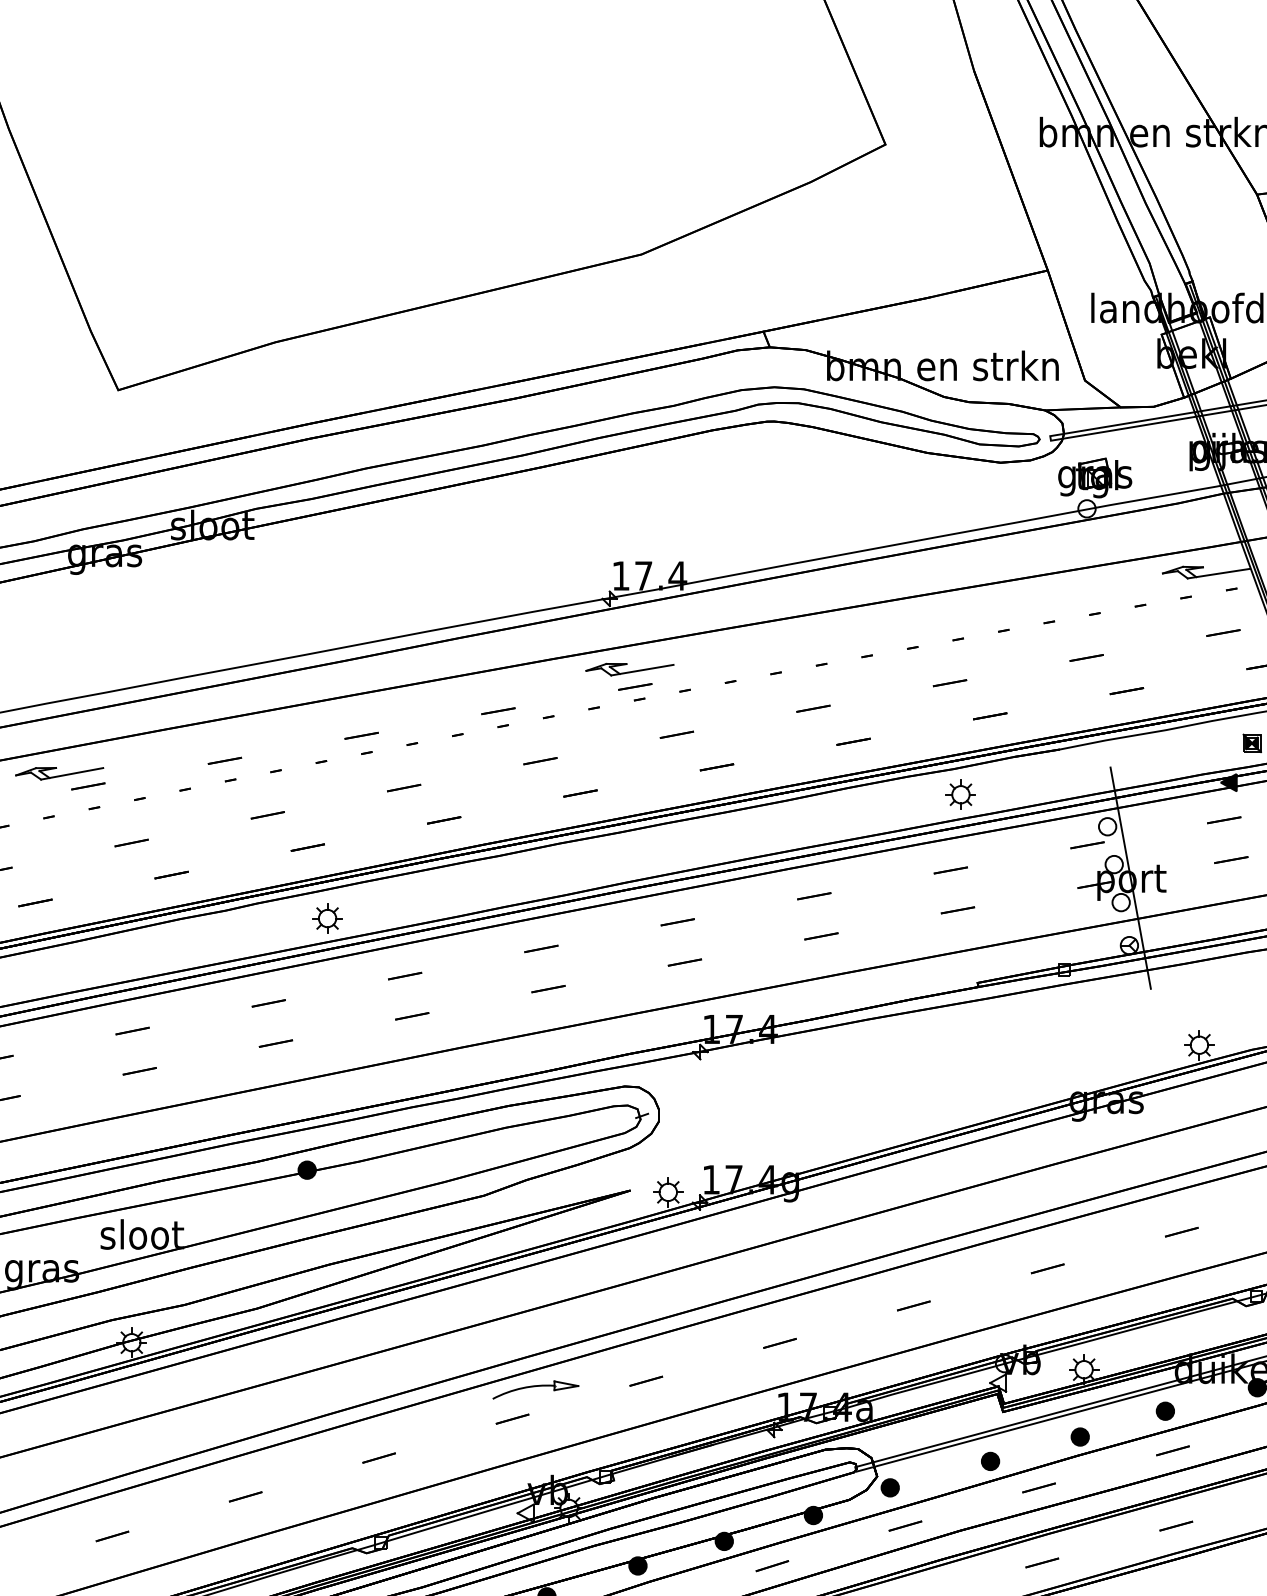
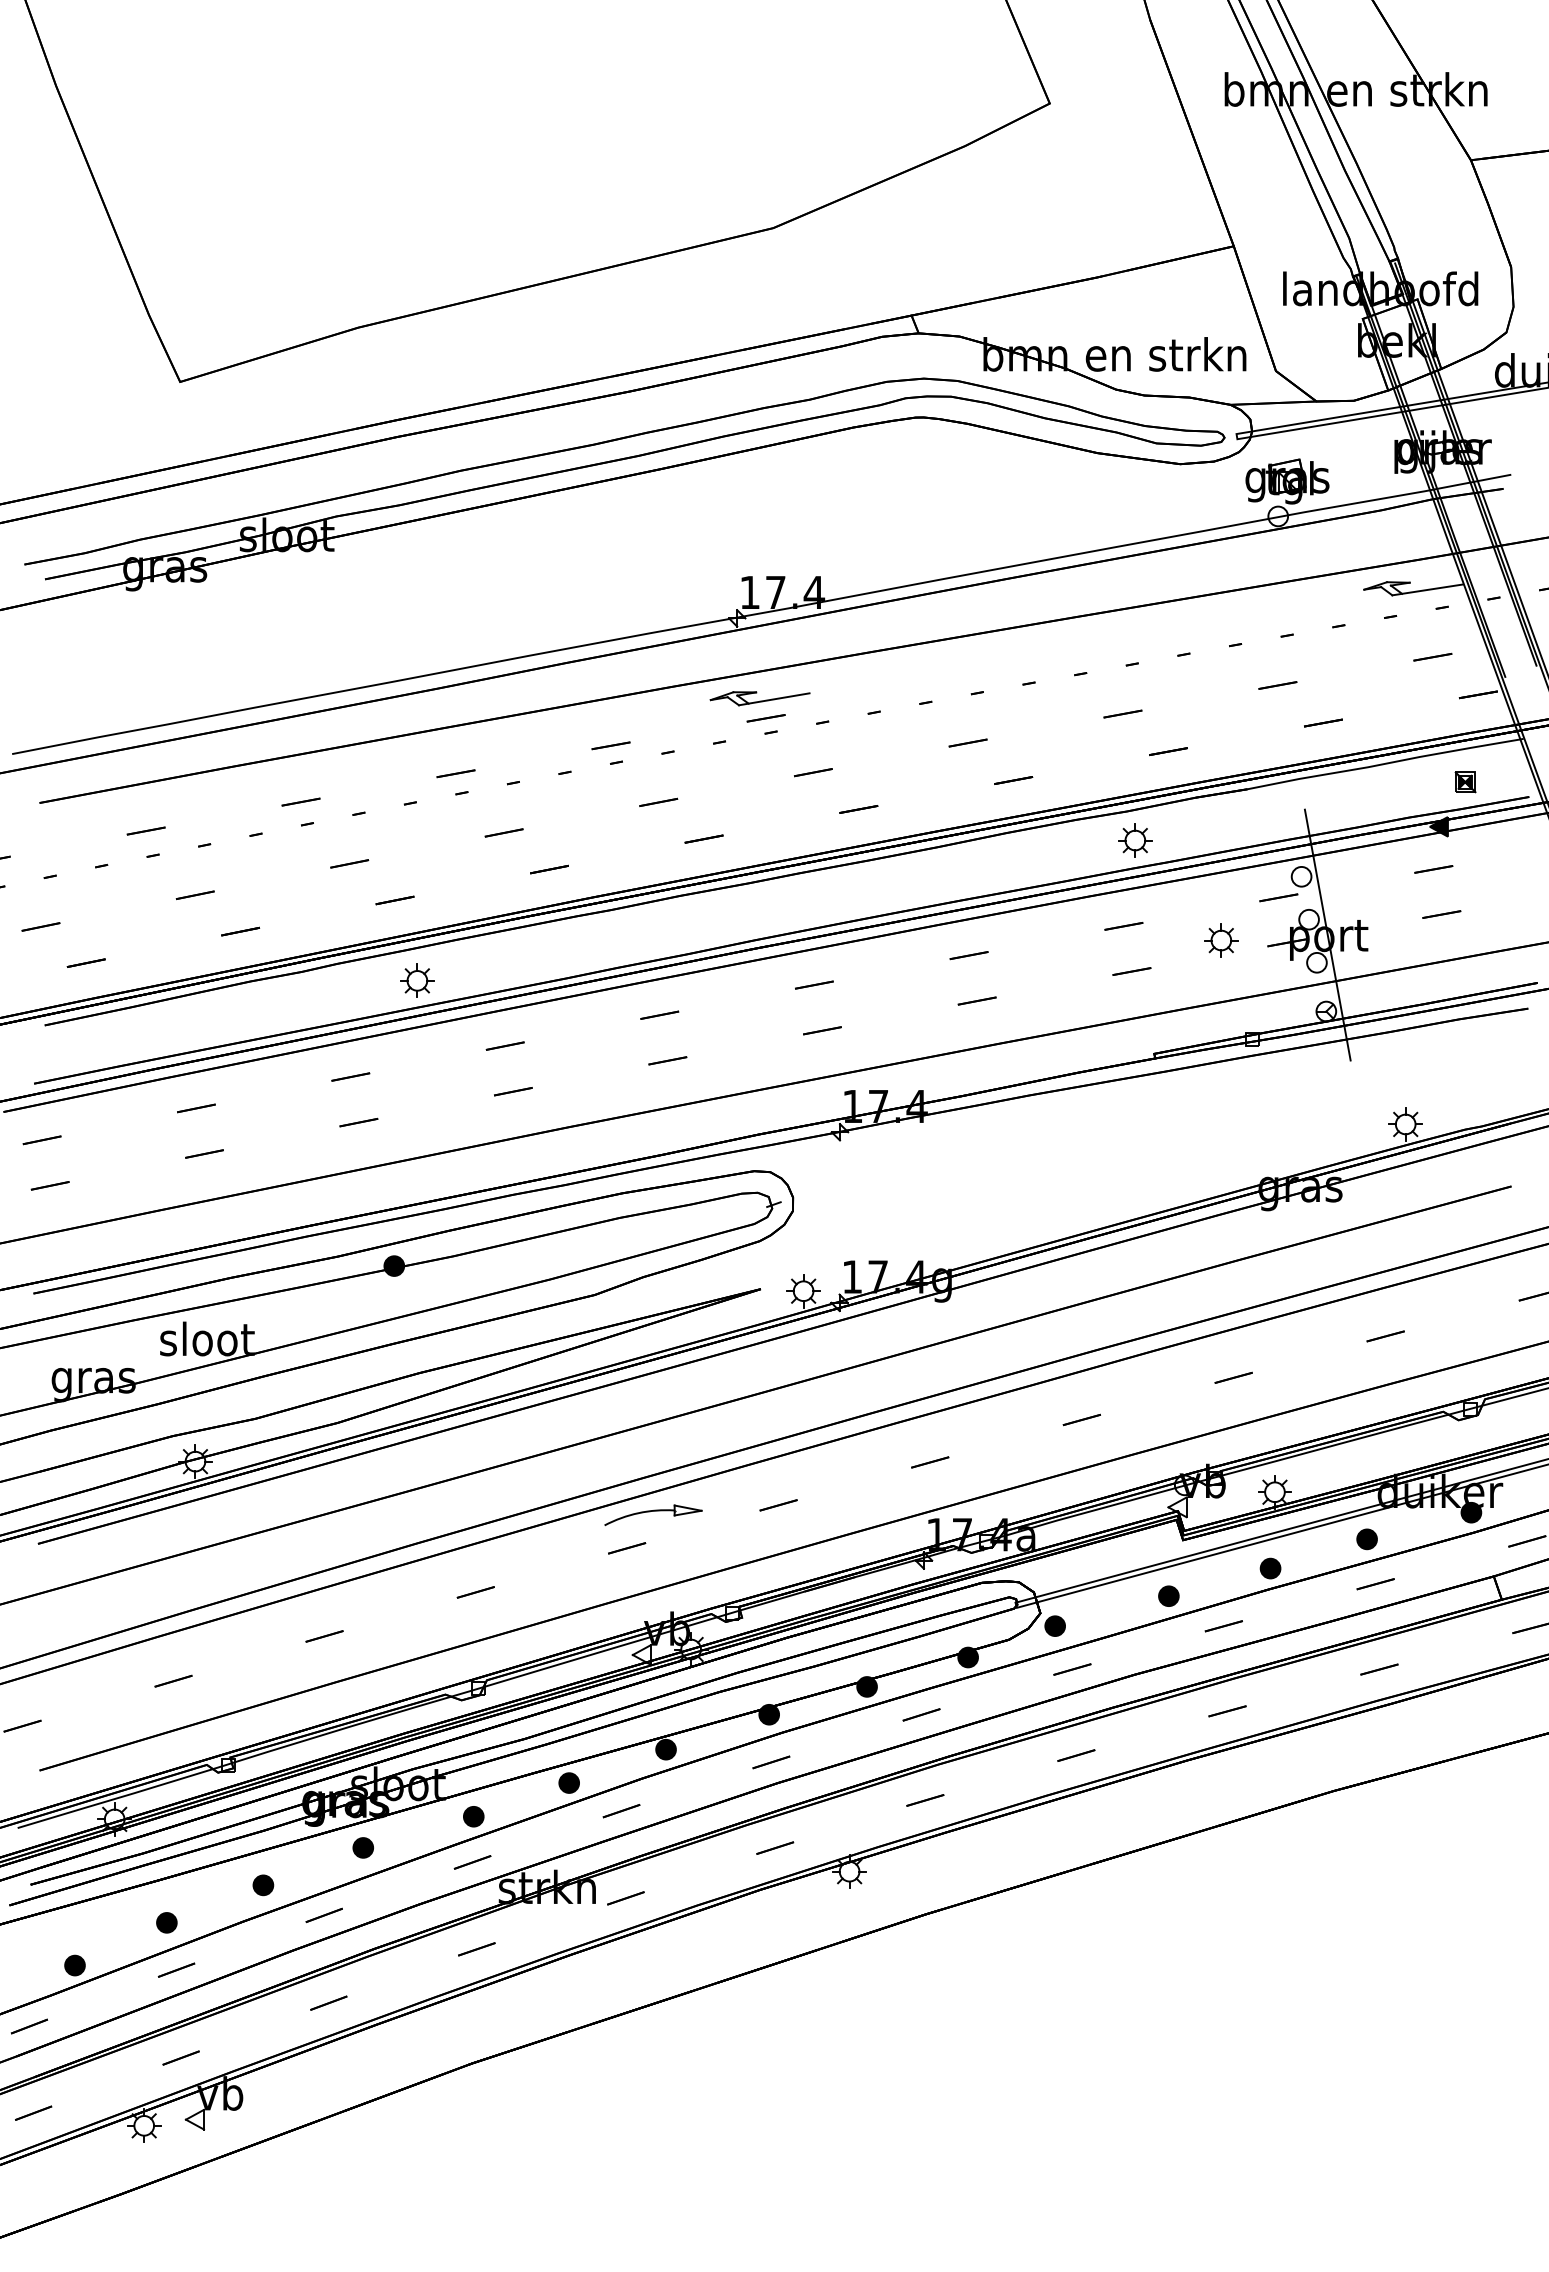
part: (59, 773) -> (113, 816), removed
part: (1036, 882) -> (1221, 940), added

